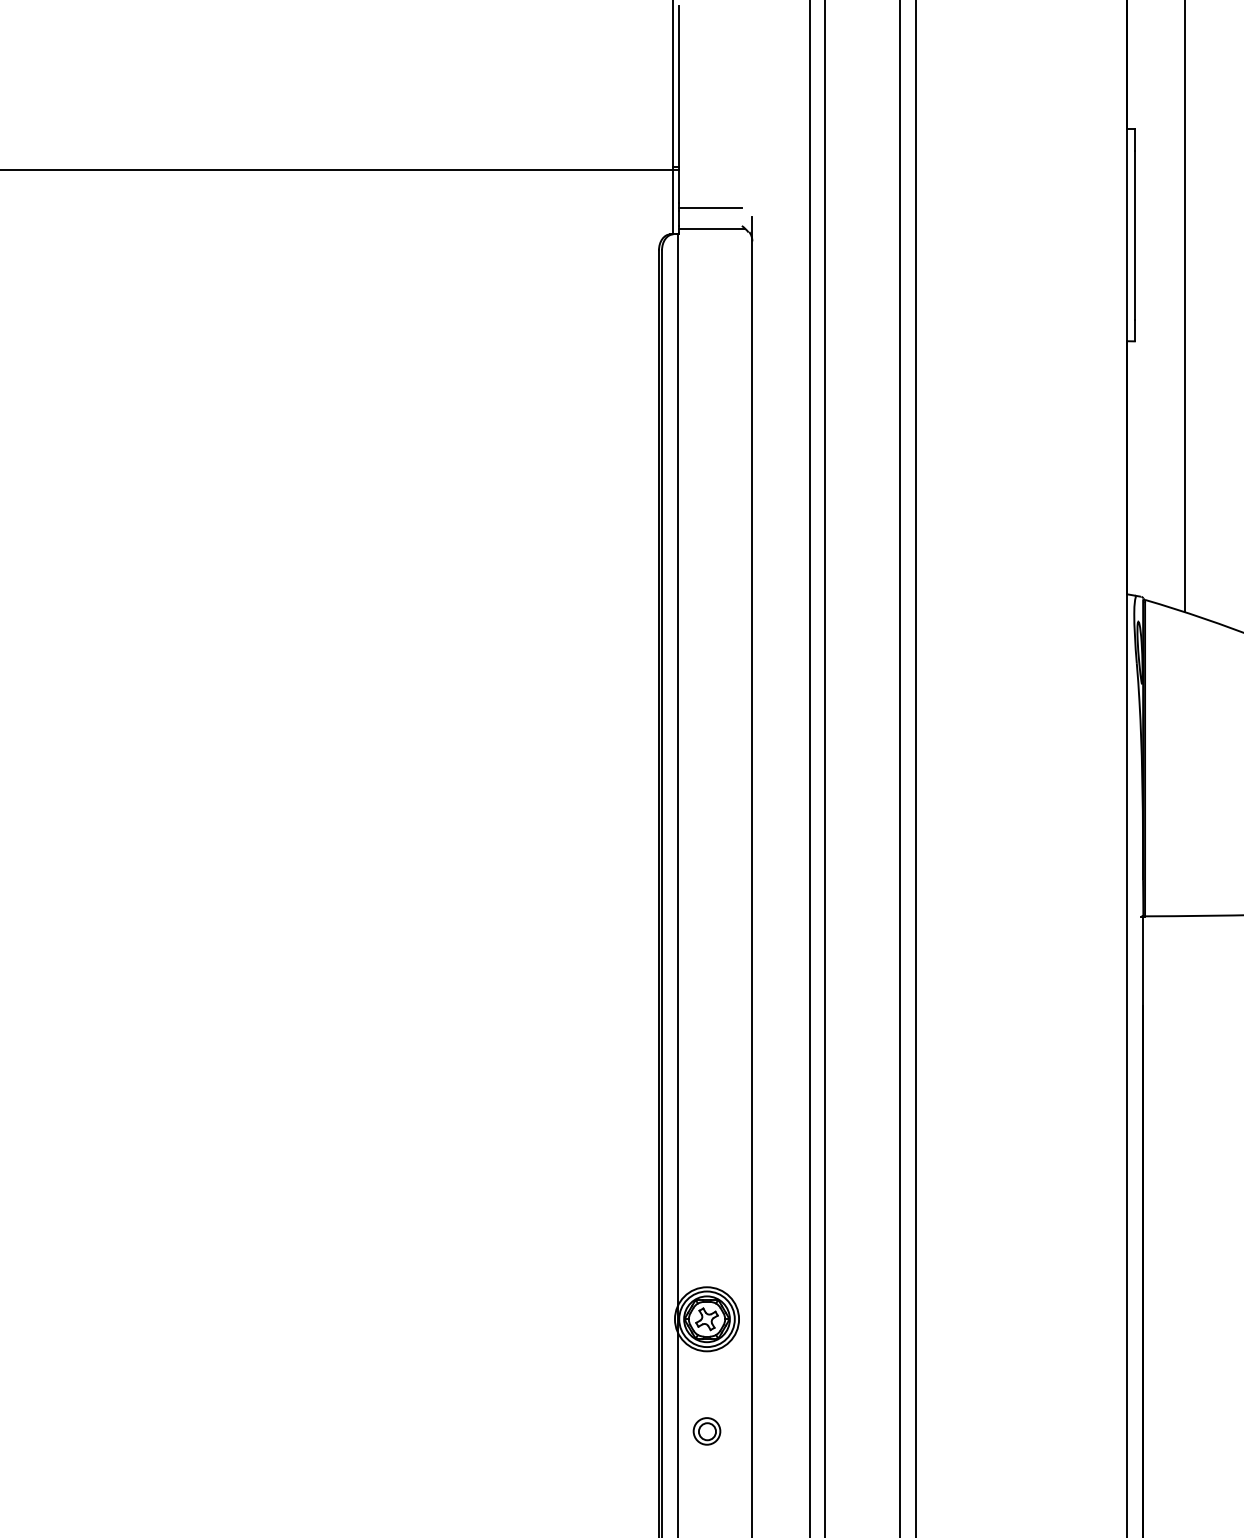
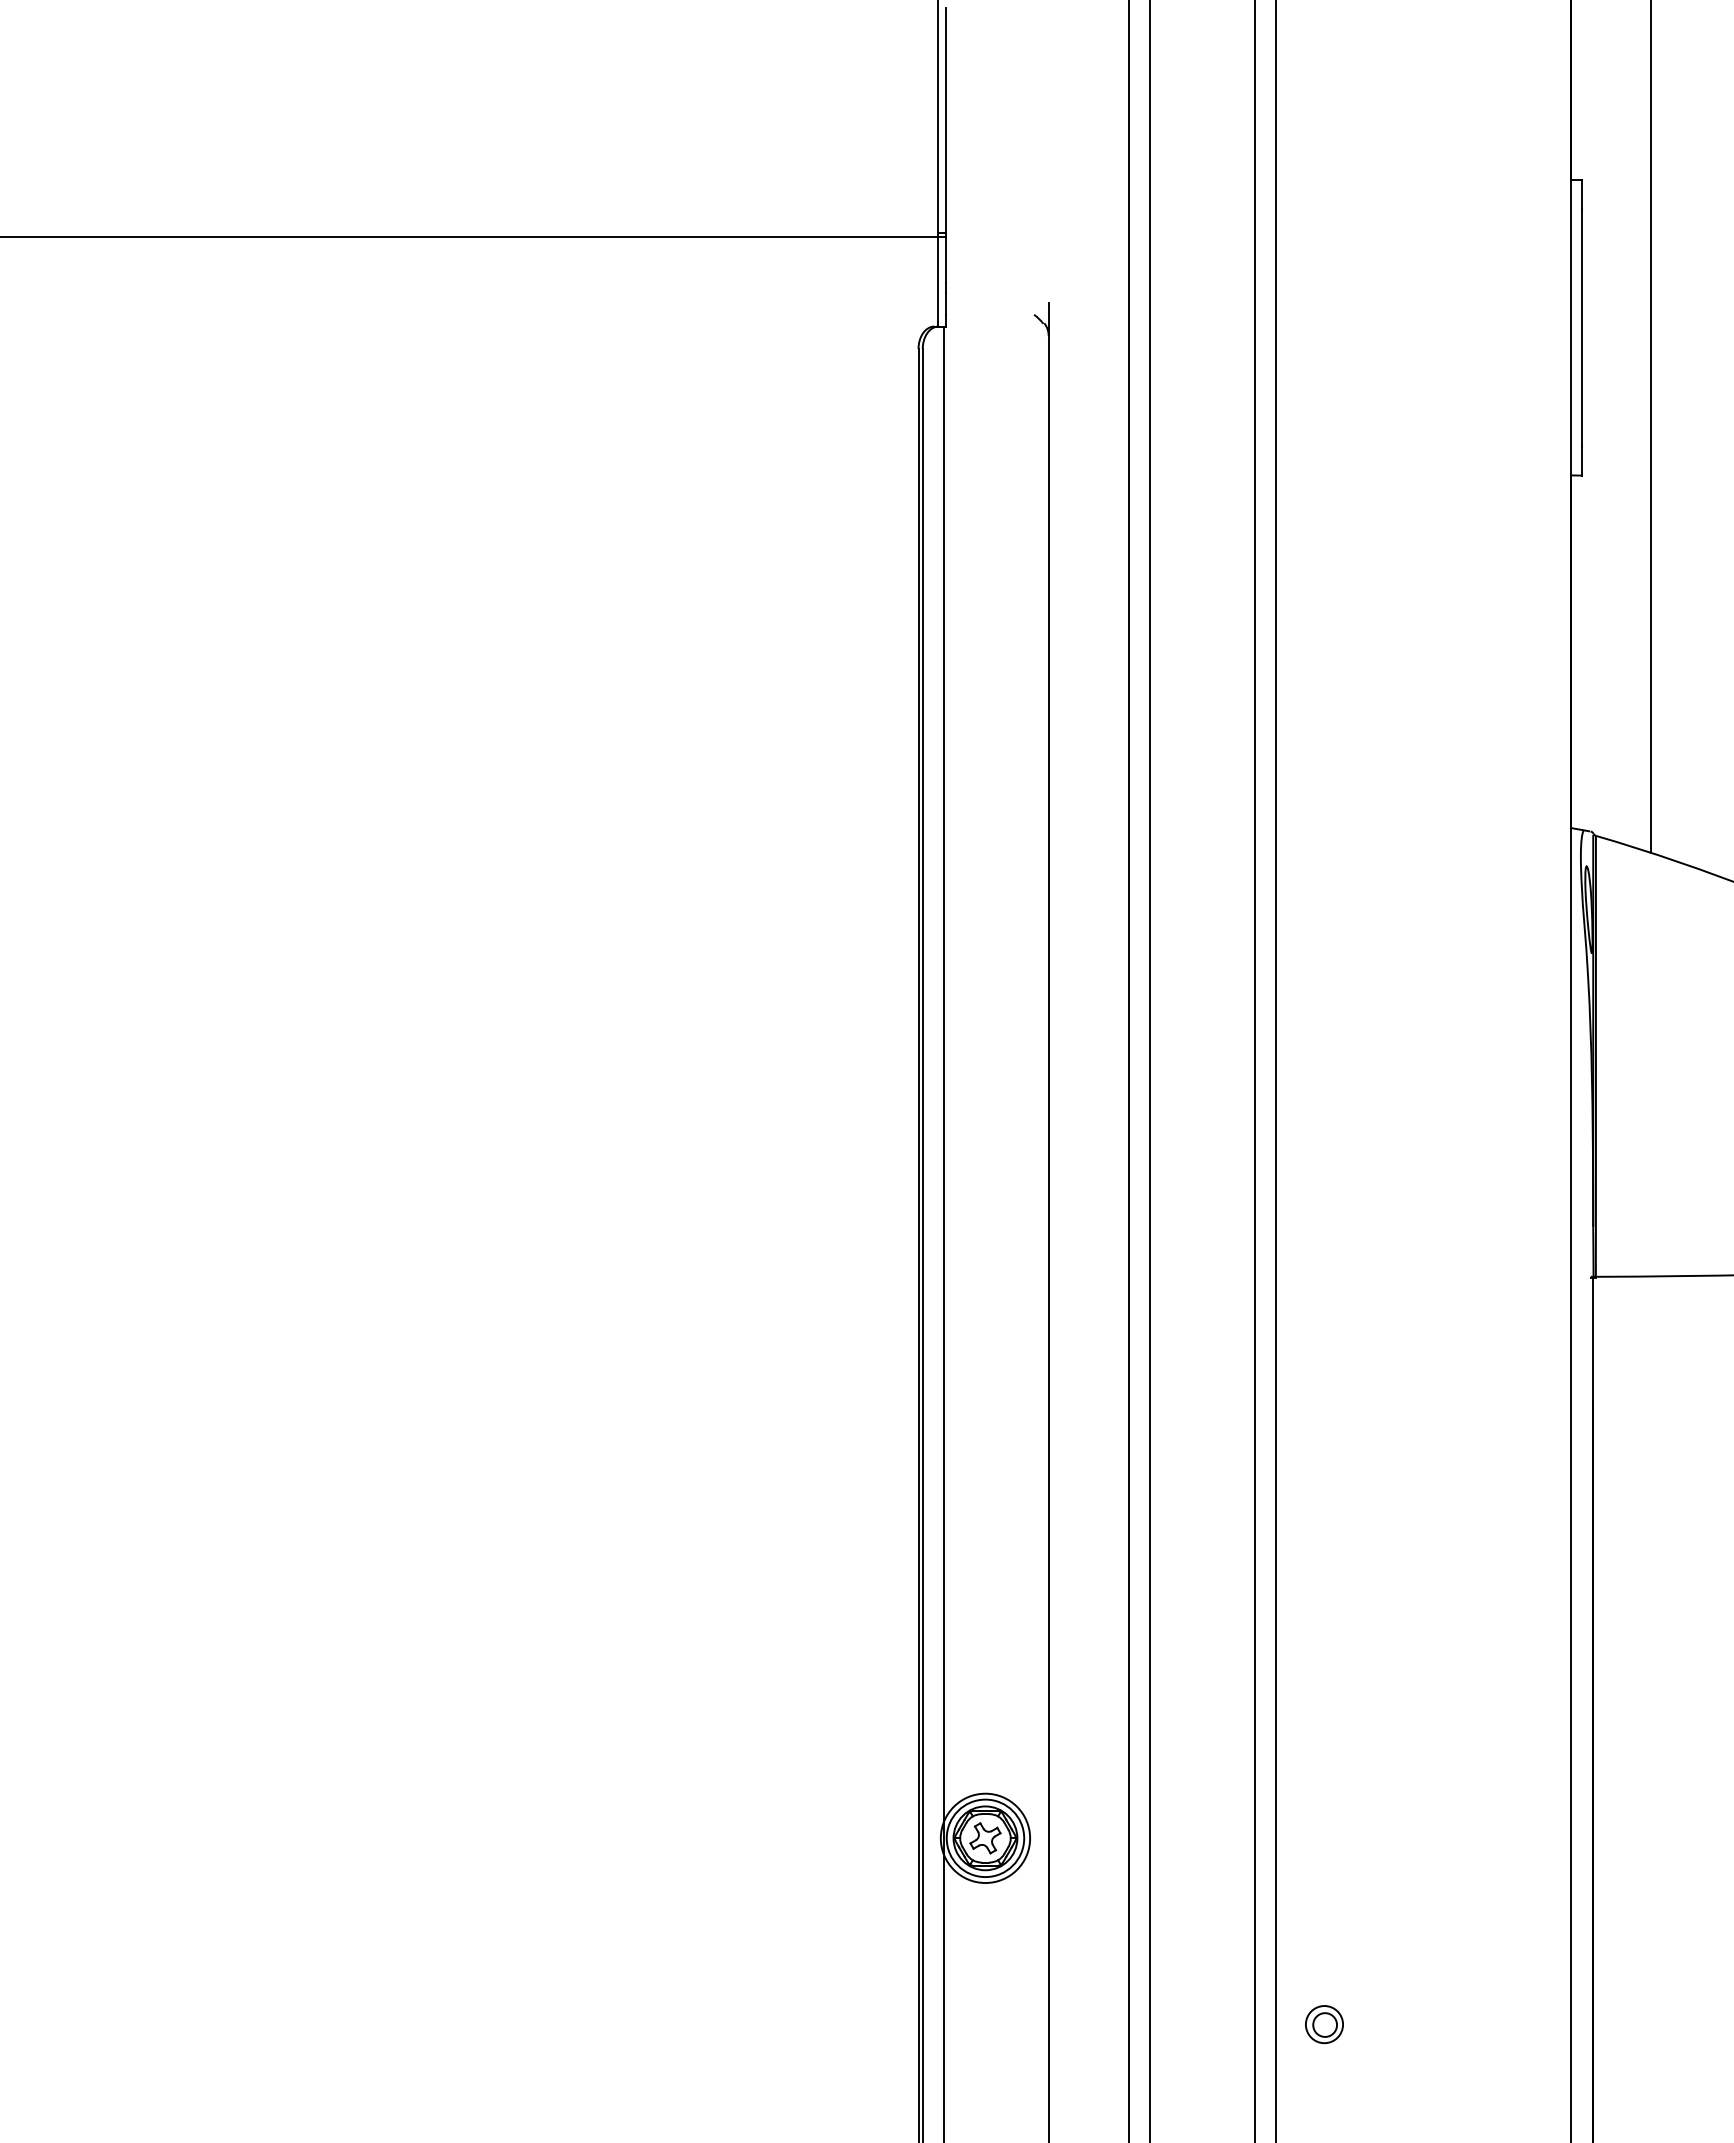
line: (710, 207) -> (990, 289), removed
line: (711, 228) -> (991, 318), removed
part: (707, 1431) -> (1324, 2024), moved

